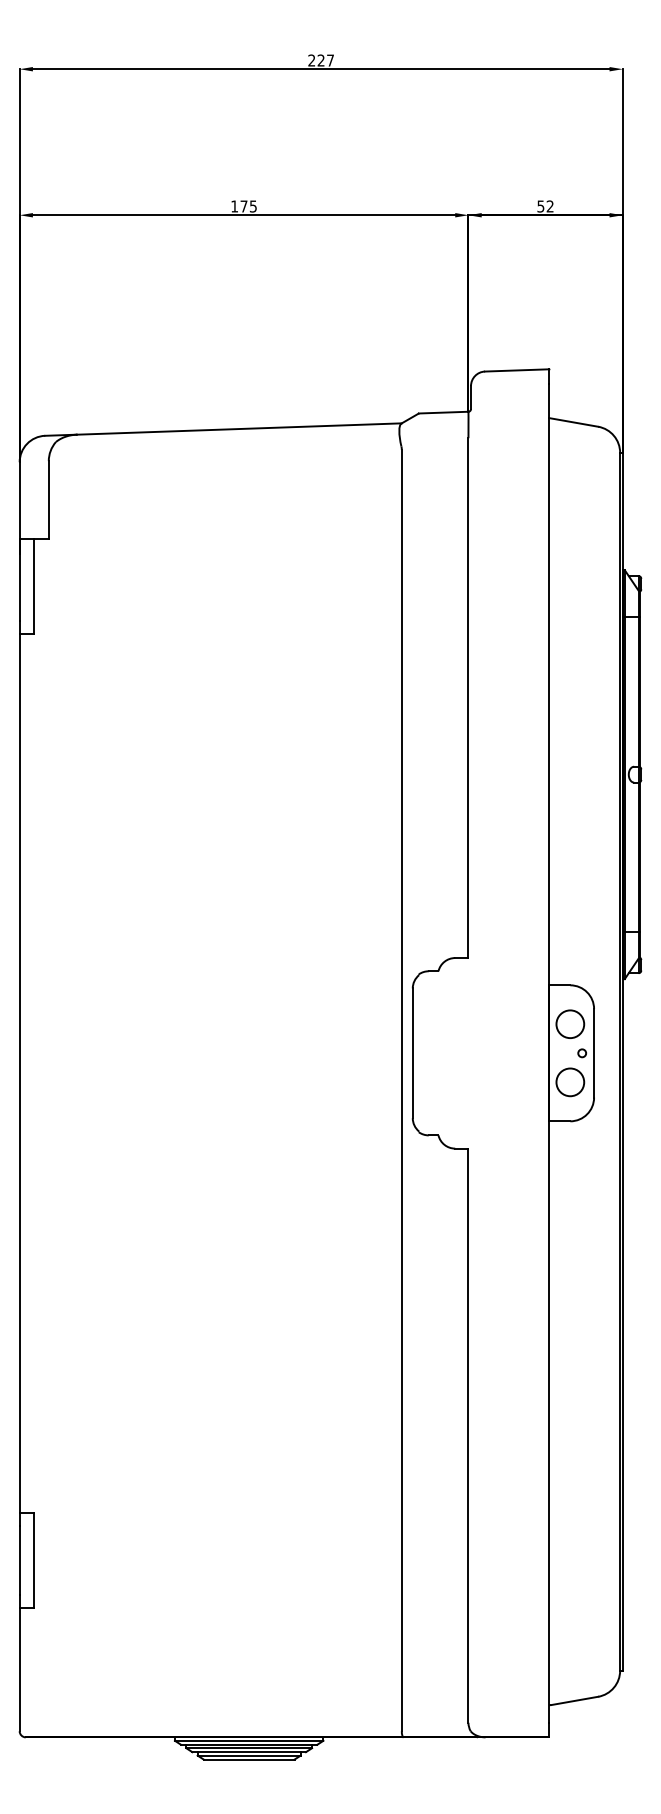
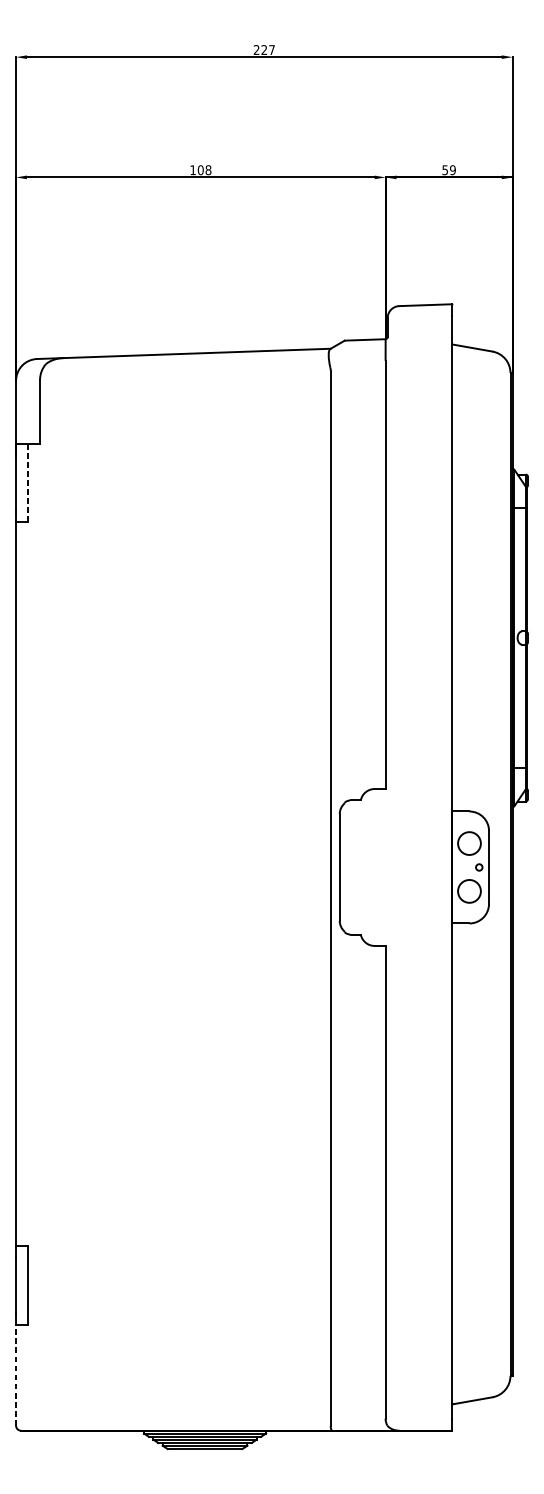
text: (248, 206) -> (204, 170), 175 -> 108
text: (549, 206) -> (452, 170), 52 -> 59
line: (33, 586) -> (27, 483), solid -> dashed
line: (19, 1669) -> (15, 1374), solid -> dashed

